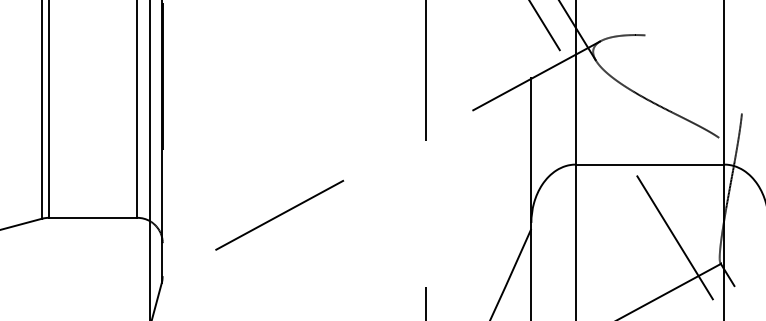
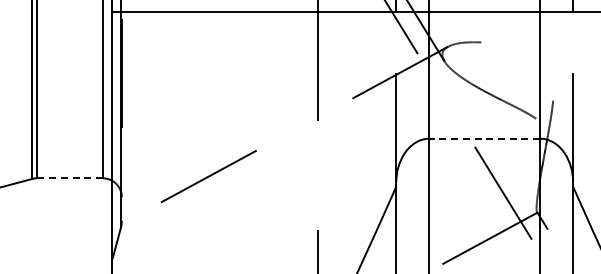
line: (649, 164) -> (484, 138), solid -> dashed
line: (92, 218) -> (69, 178), solid -> dashed

